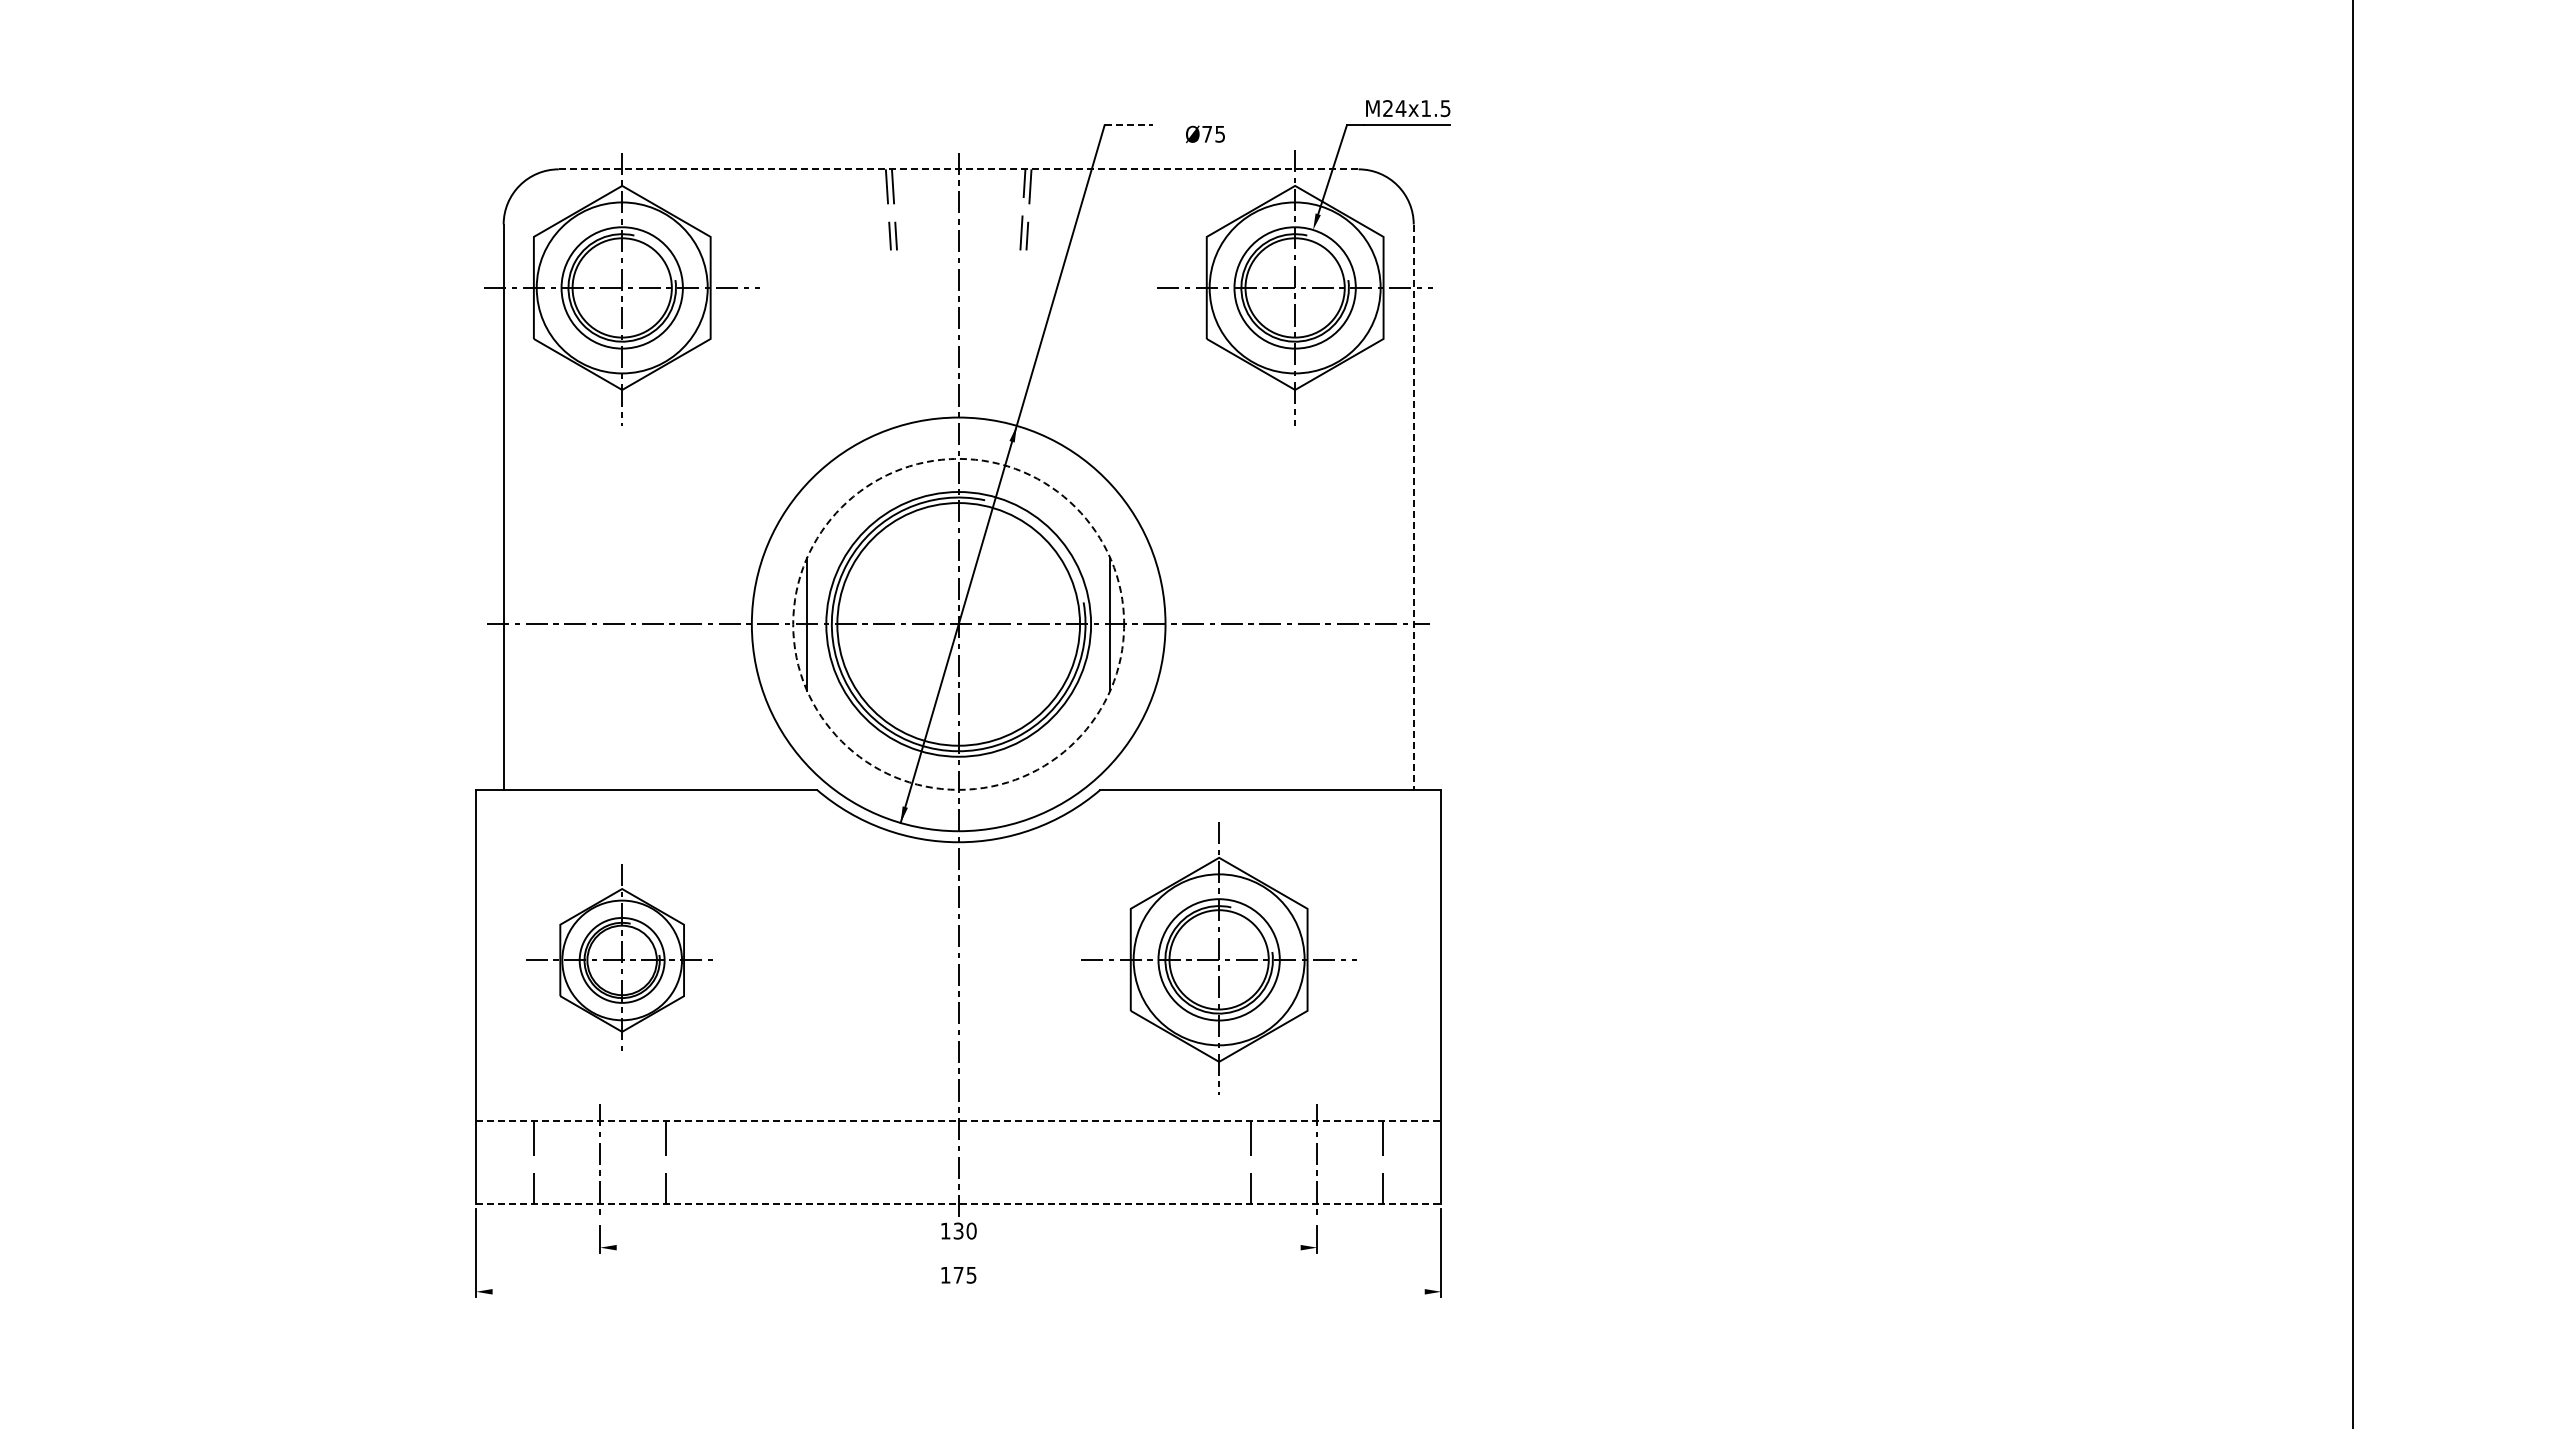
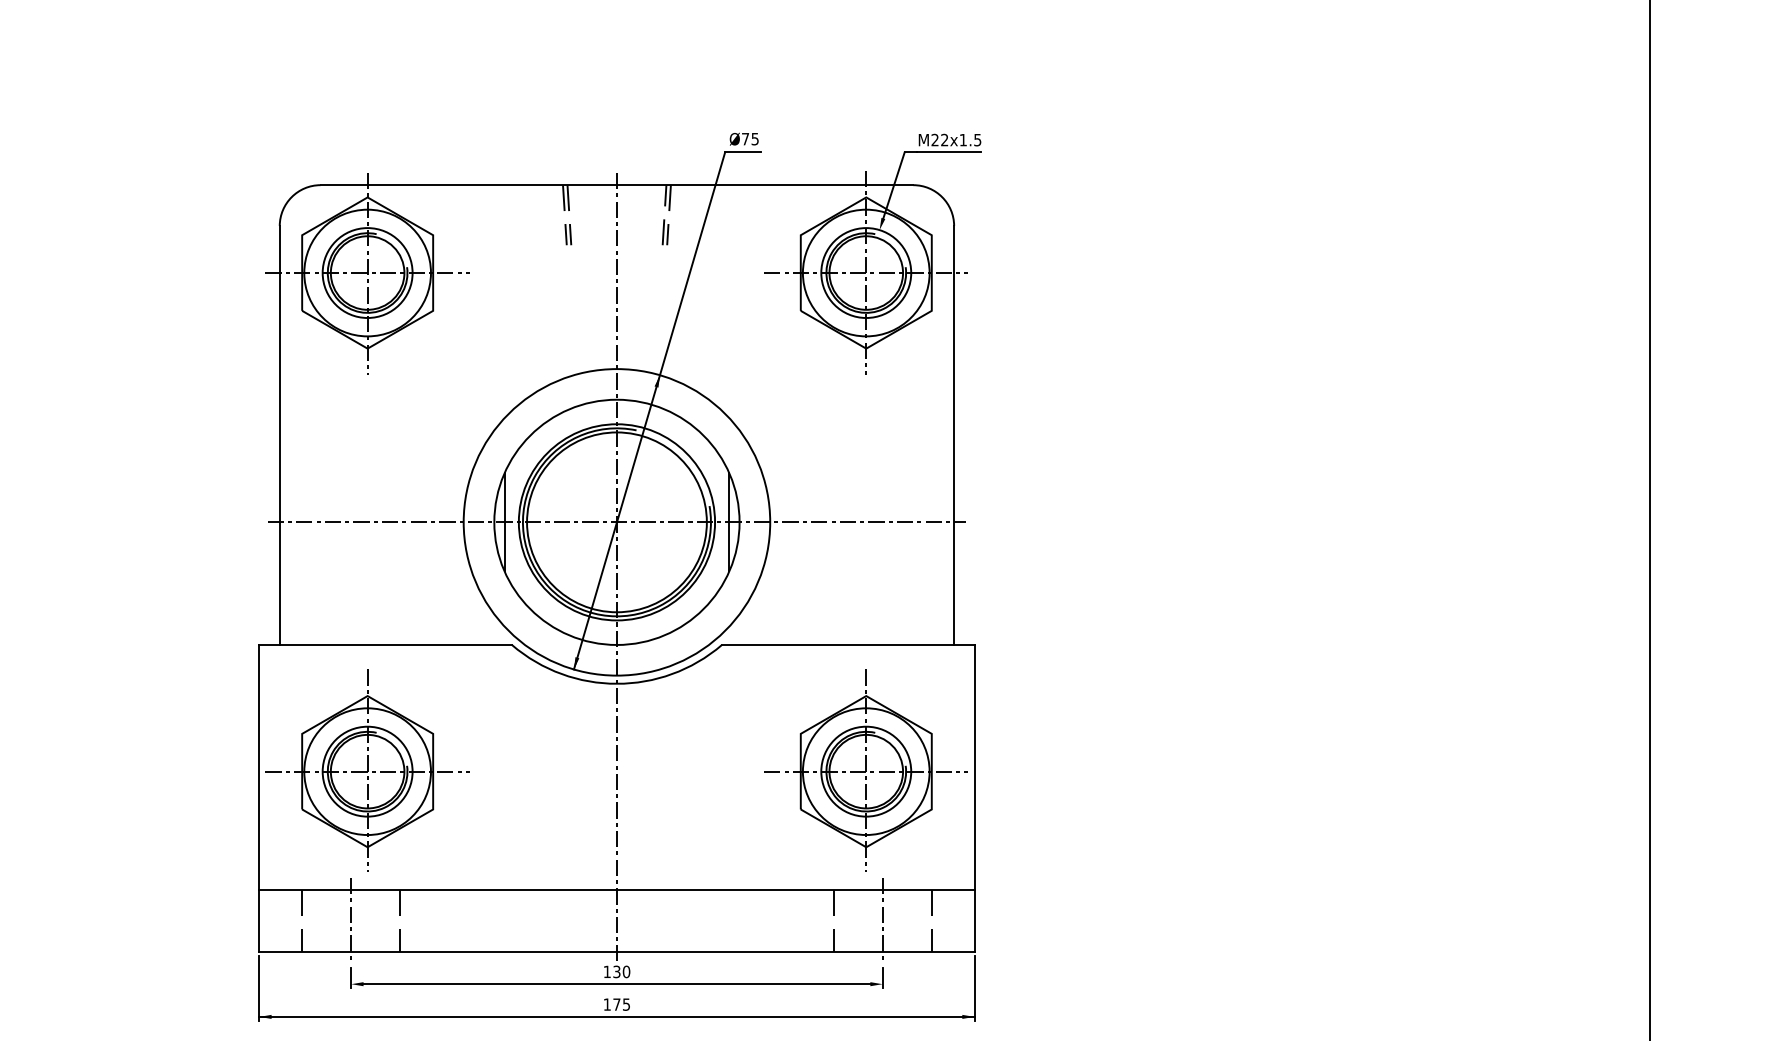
text: (1400, 108) -> (944, 140), M24x1.5 -> M22x1.5
line: (1129, 125) -> (743, 152), dashed -> solid
text: (1205, 134) -> (744, 139), moved
line: (958, 169) -> (616, 185), dashed -> solid
line: (1413, 507) -> (953, 435), dashed -> solid
circle: (958, 623) -> (616, 521), dashed -> solid
part: (1218, 958) -> (865, 770), moved
part: (621, 959) -> (367, 770), size x1.43
line: (958, 1120) -> (616, 889), dashed -> solid
line: (958, 1203) -> (616, 951), dashed -> solid
line: (958, 1247) -> (616, 984), added
line: (958, 1291) -> (616, 1016), added

